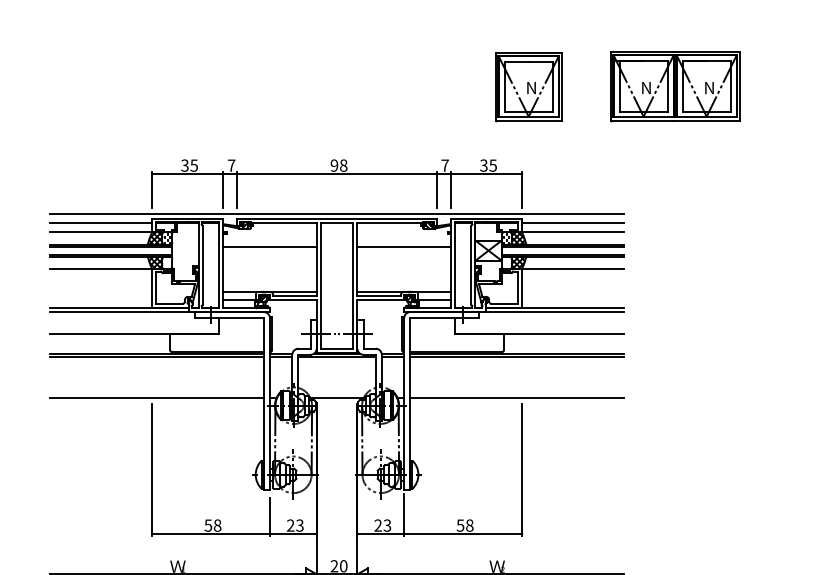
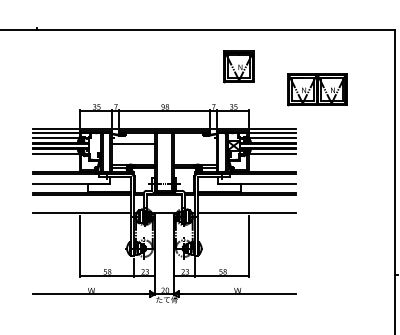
part: (527, 86) -> (238, 66), moved
part: (675, 86) -> (317, 89), moved
line: (402, 247) -> (194, 144), removed

